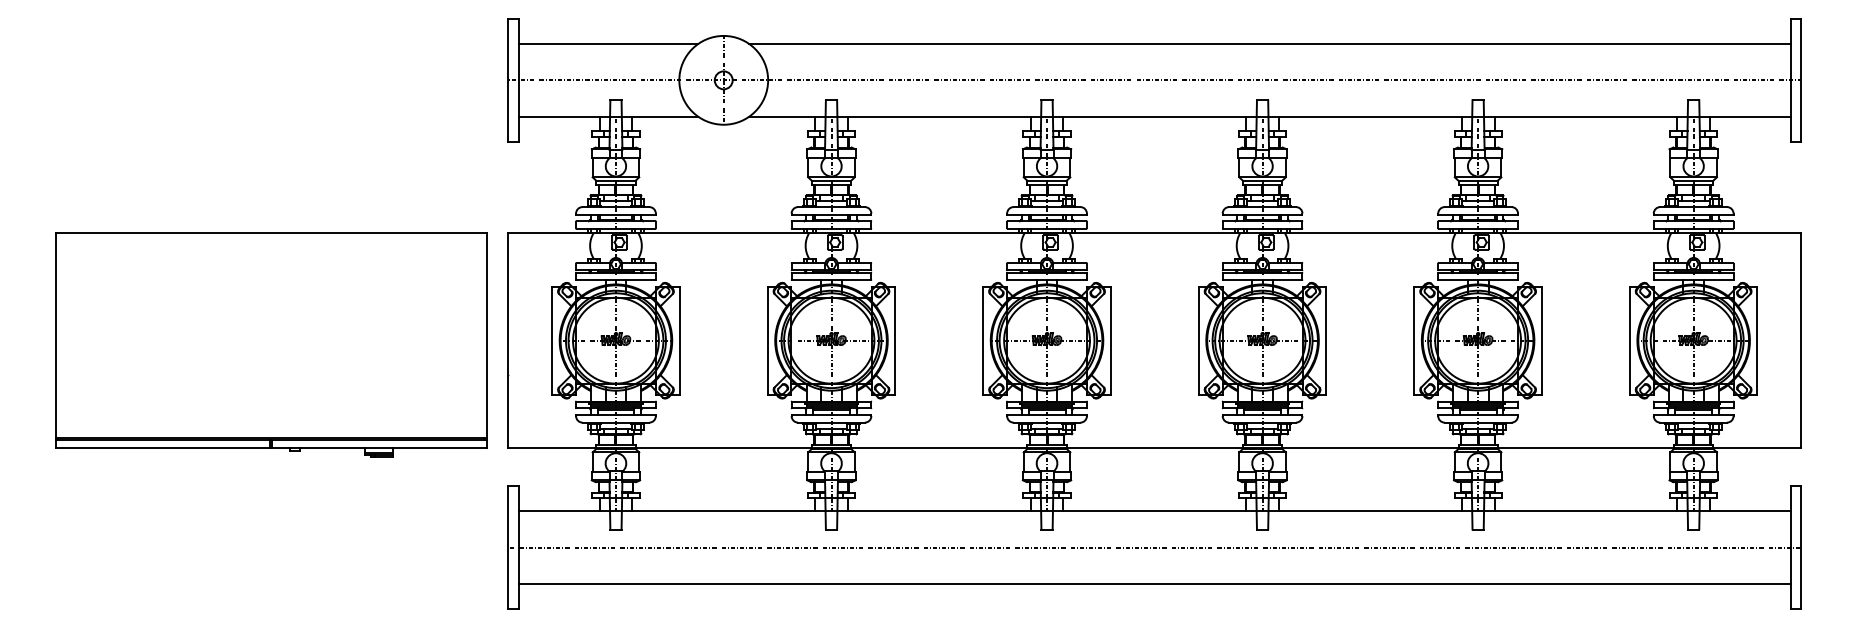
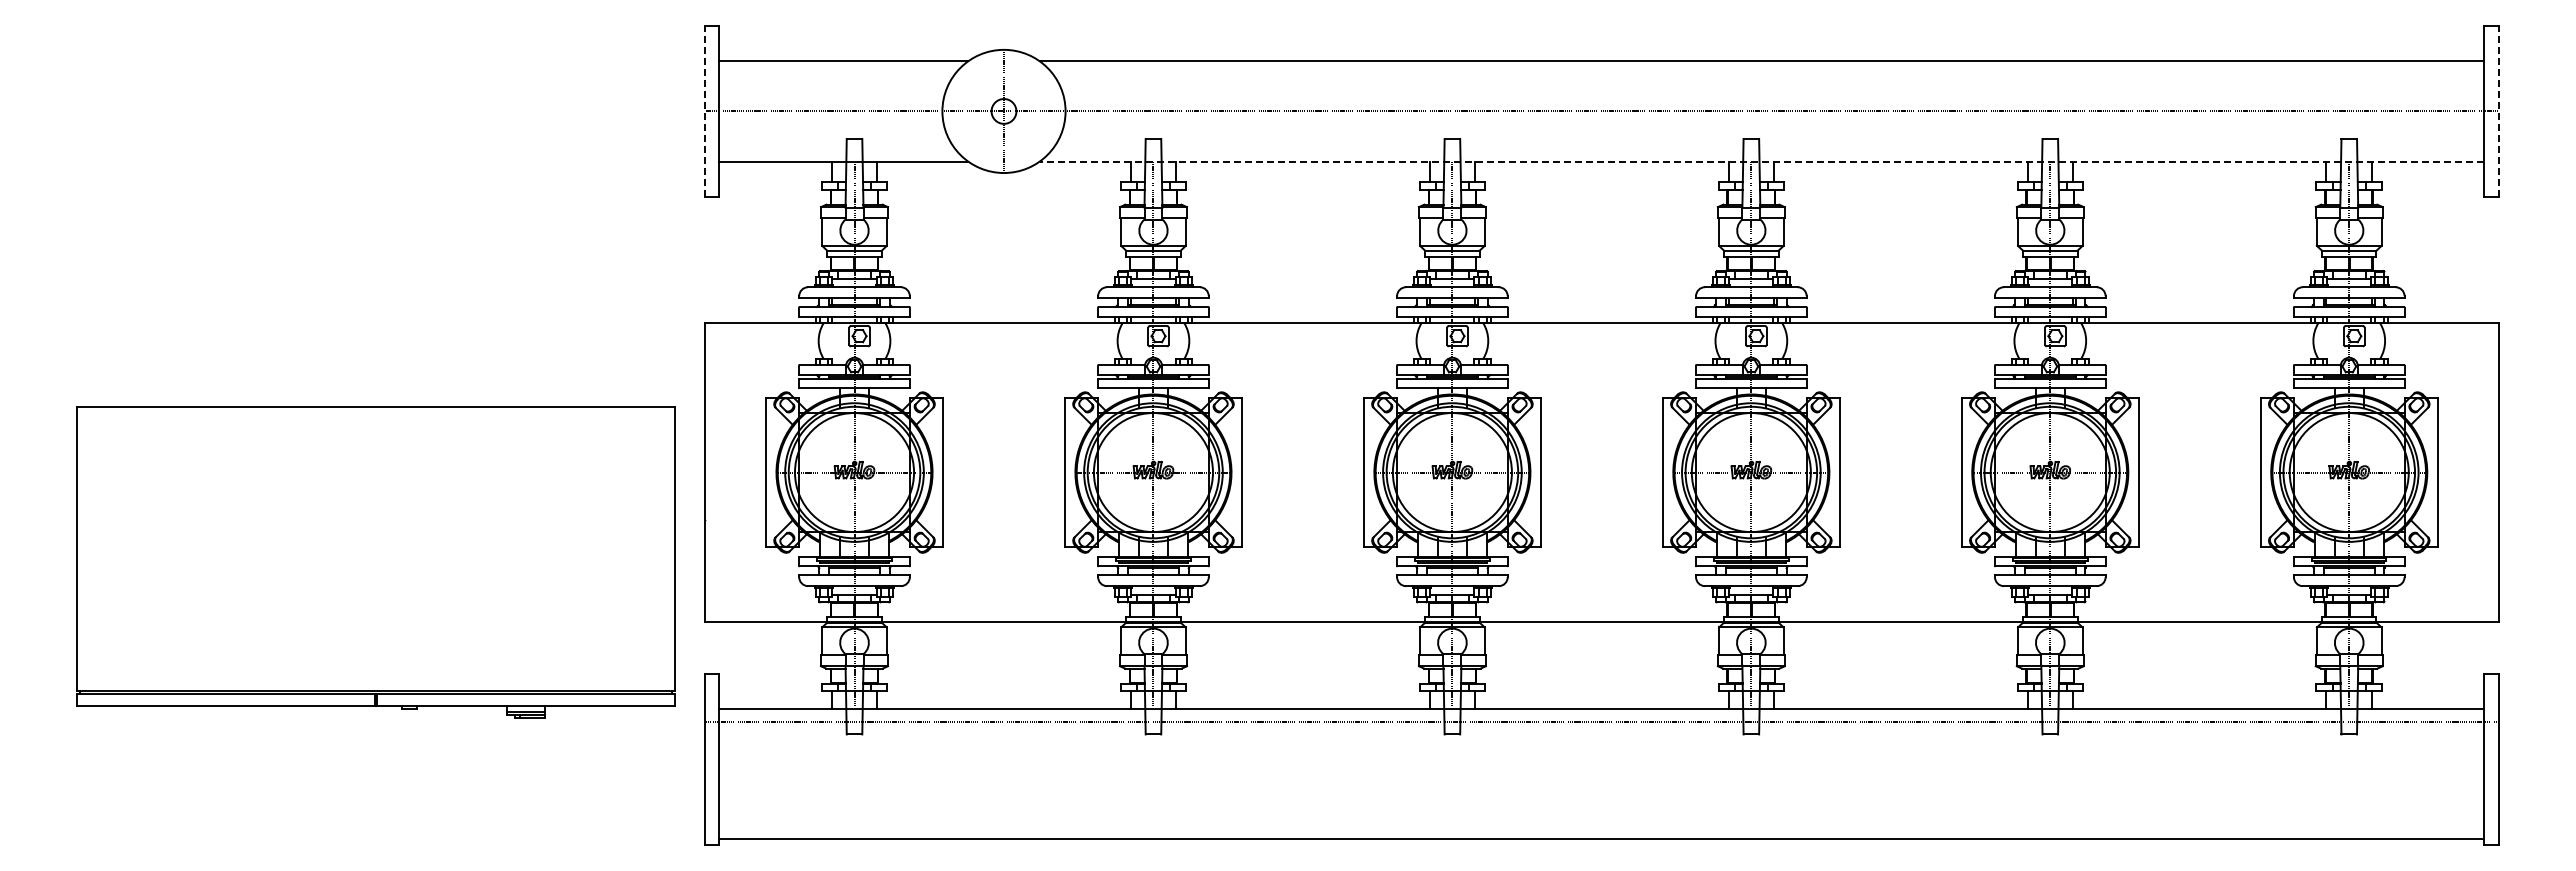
line: (508, 79) -> (705, 110), solid -> dashed
line: (1801, 79) -> (2498, 110), solid -> dashed
line: (1269, 116) -> (1761, 161), solid -> dashed
part: (270, 345) -> (375, 562), moved
line: (1154, 547) -> (1601, 721), moved
line: (1154, 583) -> (1601, 838), moved

